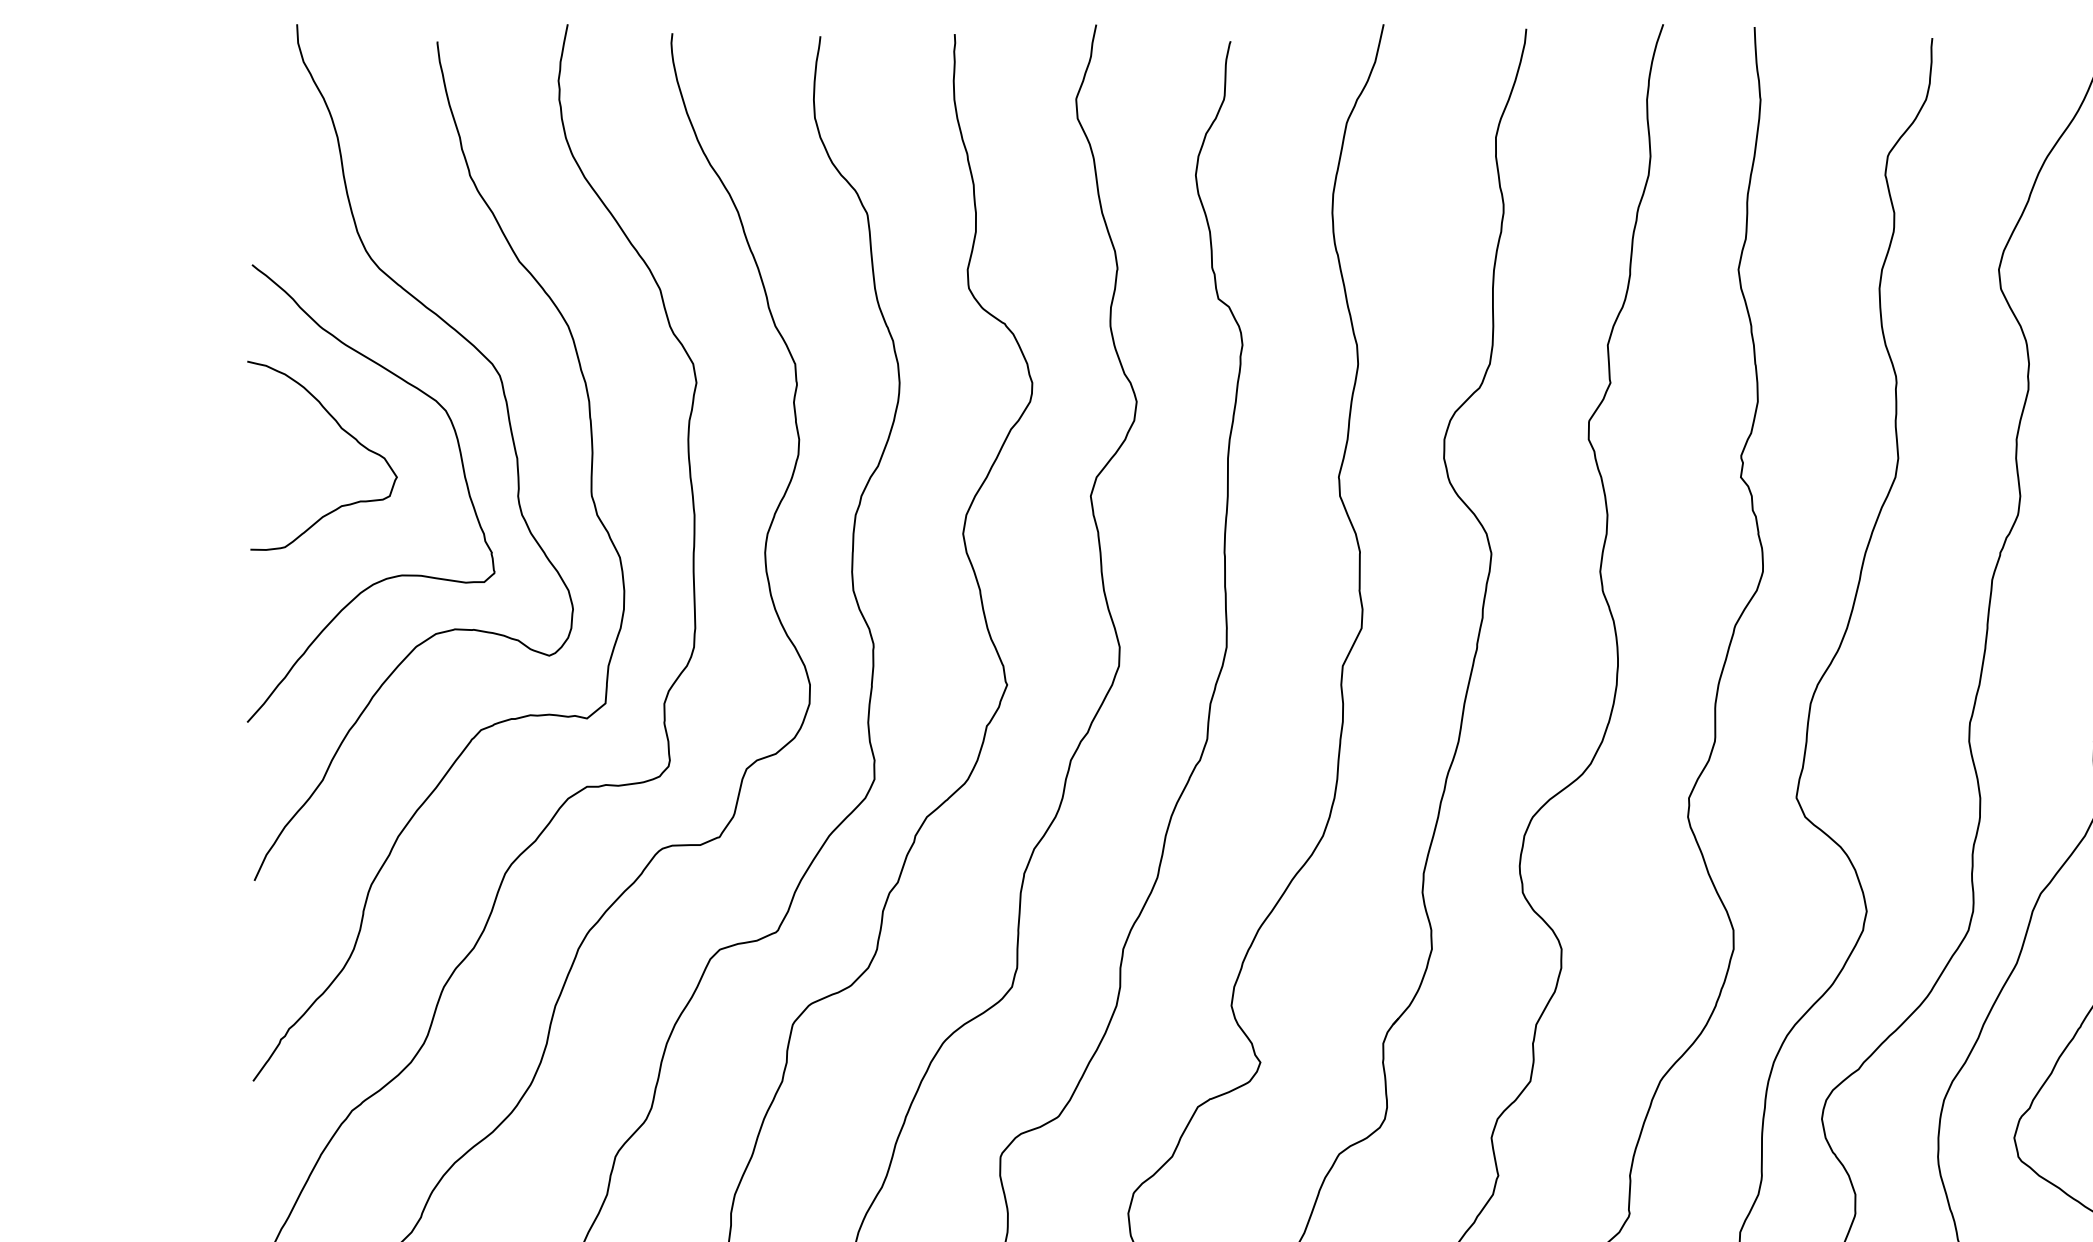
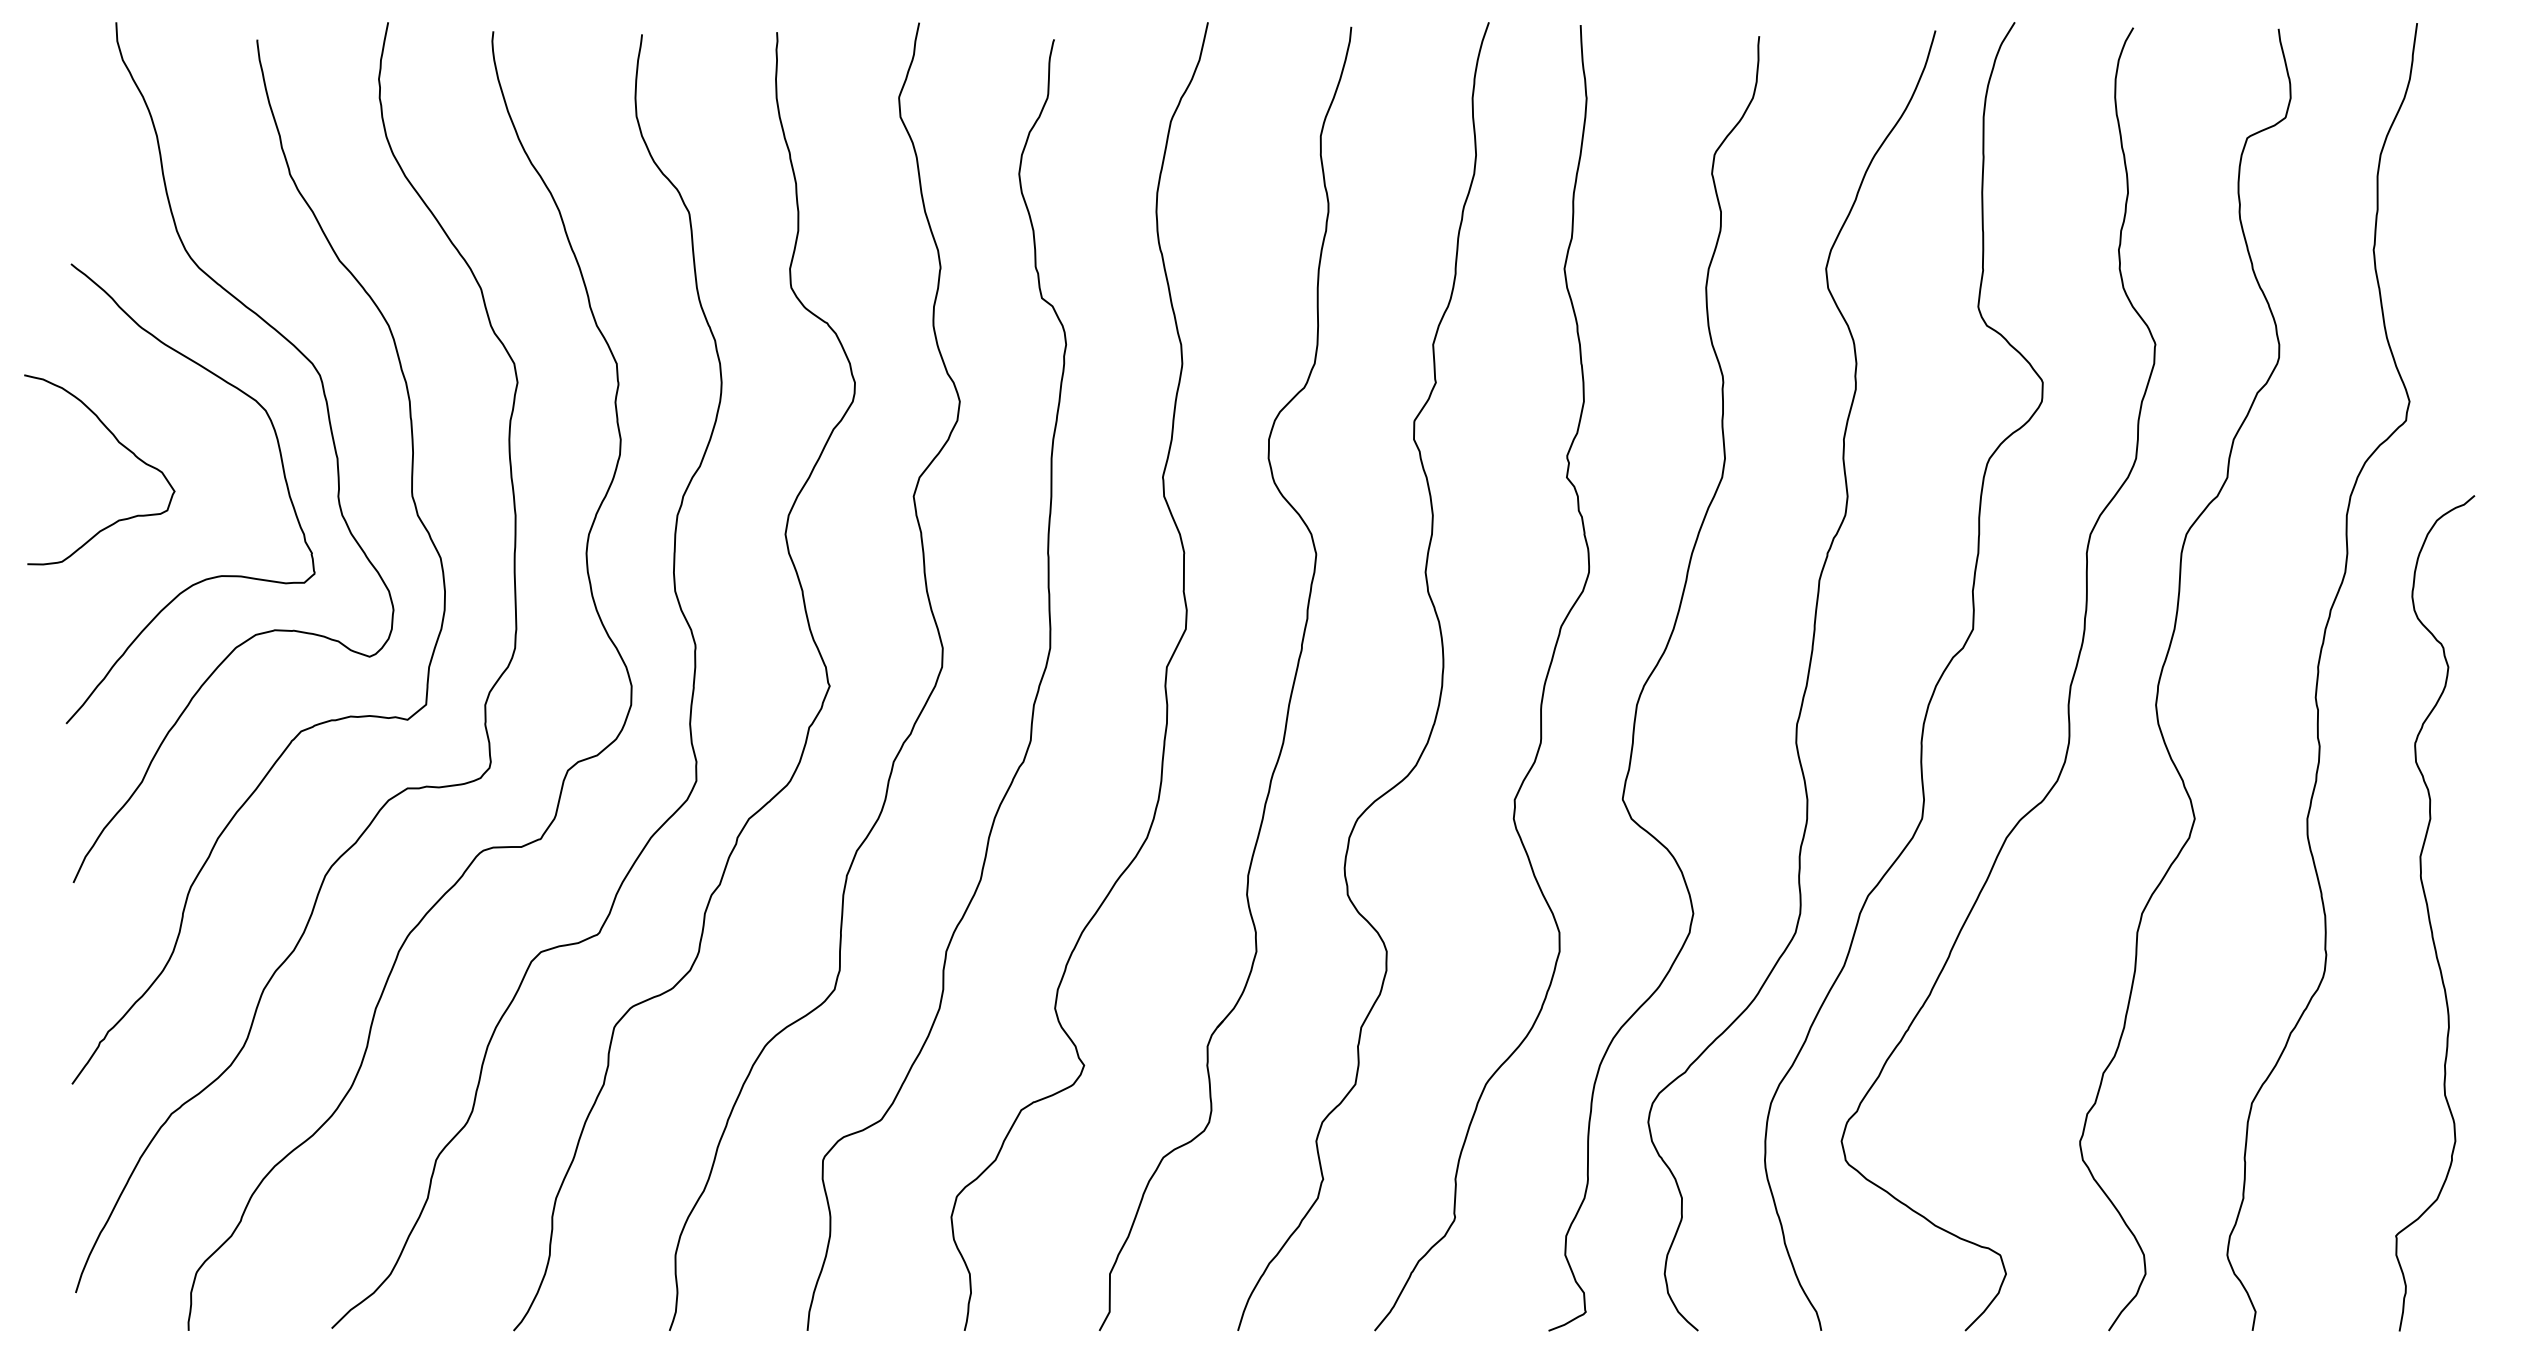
curve: (345, 432) -> (122, 446), moved

